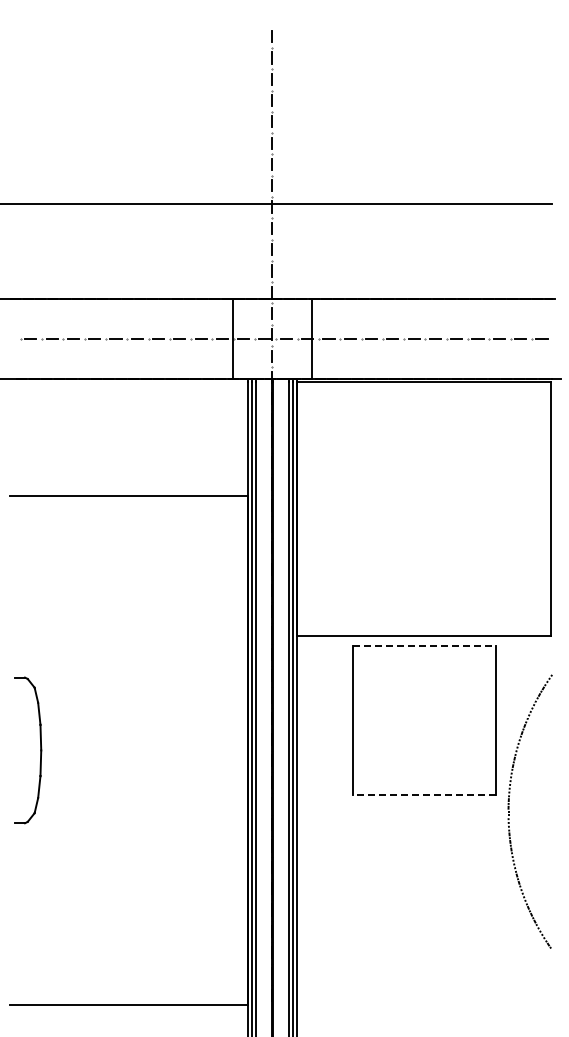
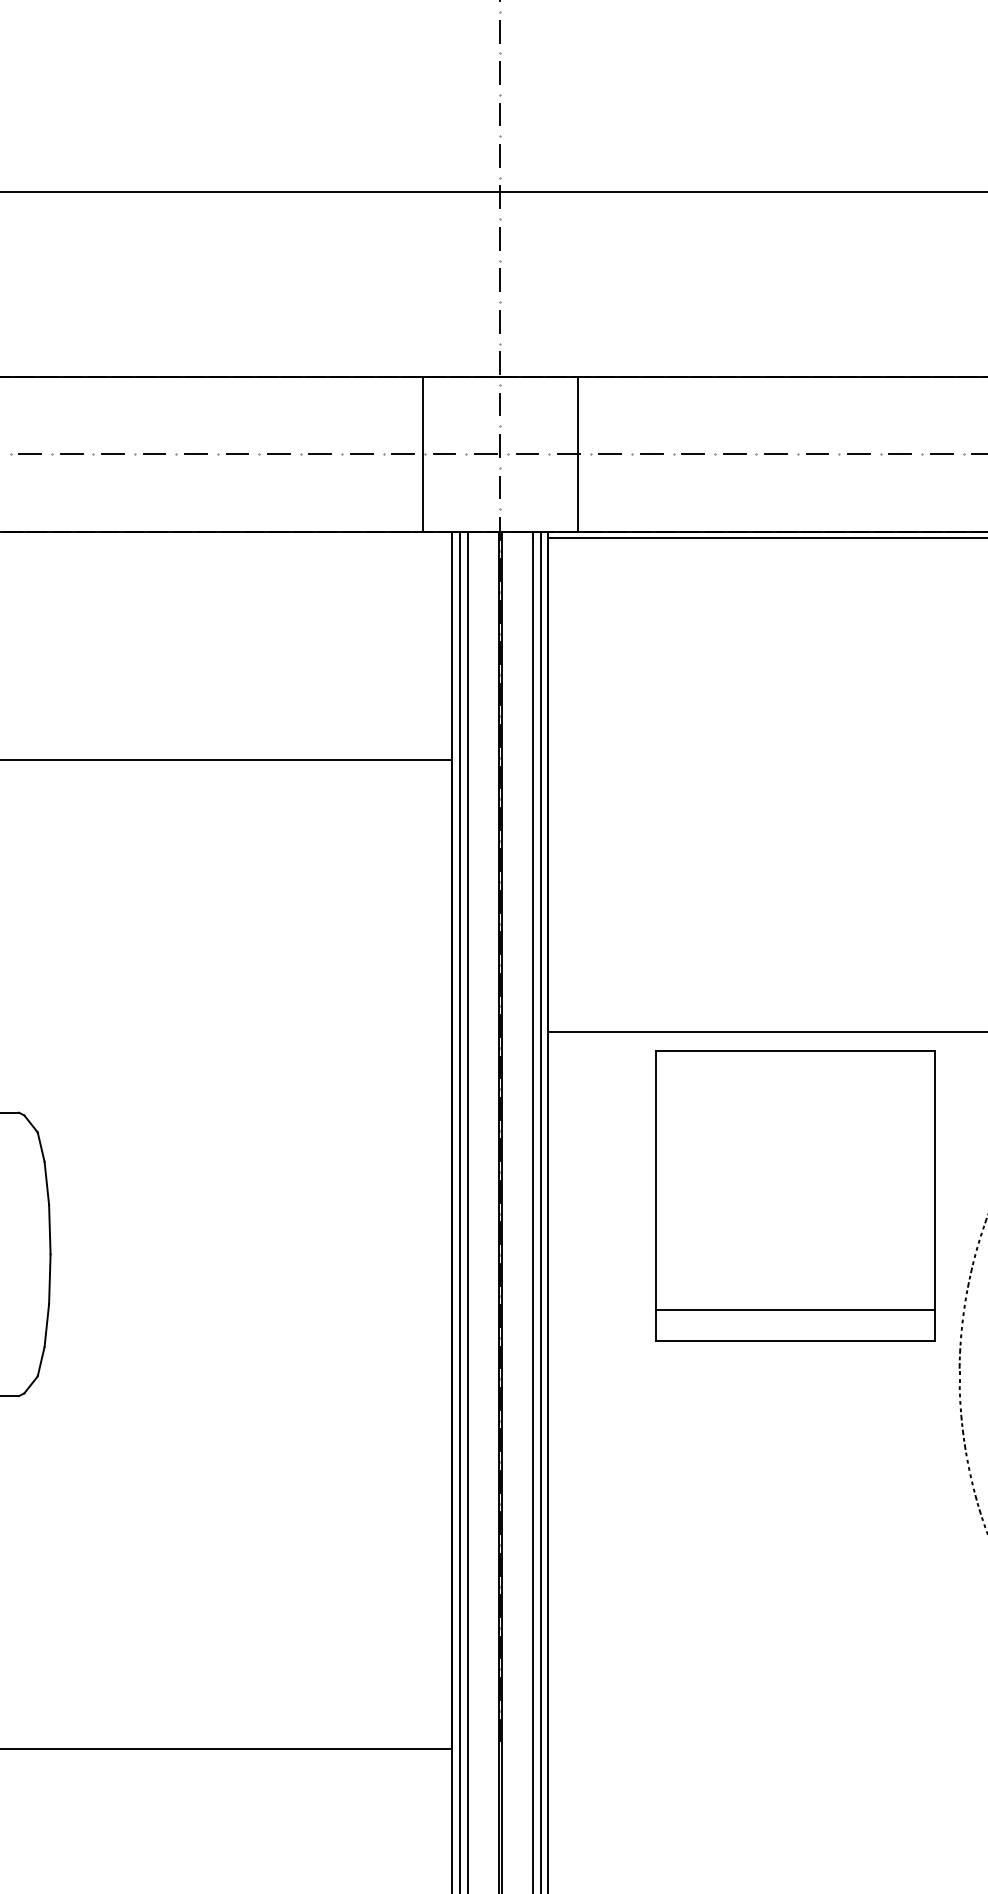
line: (424, 645) -> (796, 1050), dashed -> solid
line: (423, 779) -> (794, 1310), added
line: (423, 795) -> (794, 1342), dashed -> solid

